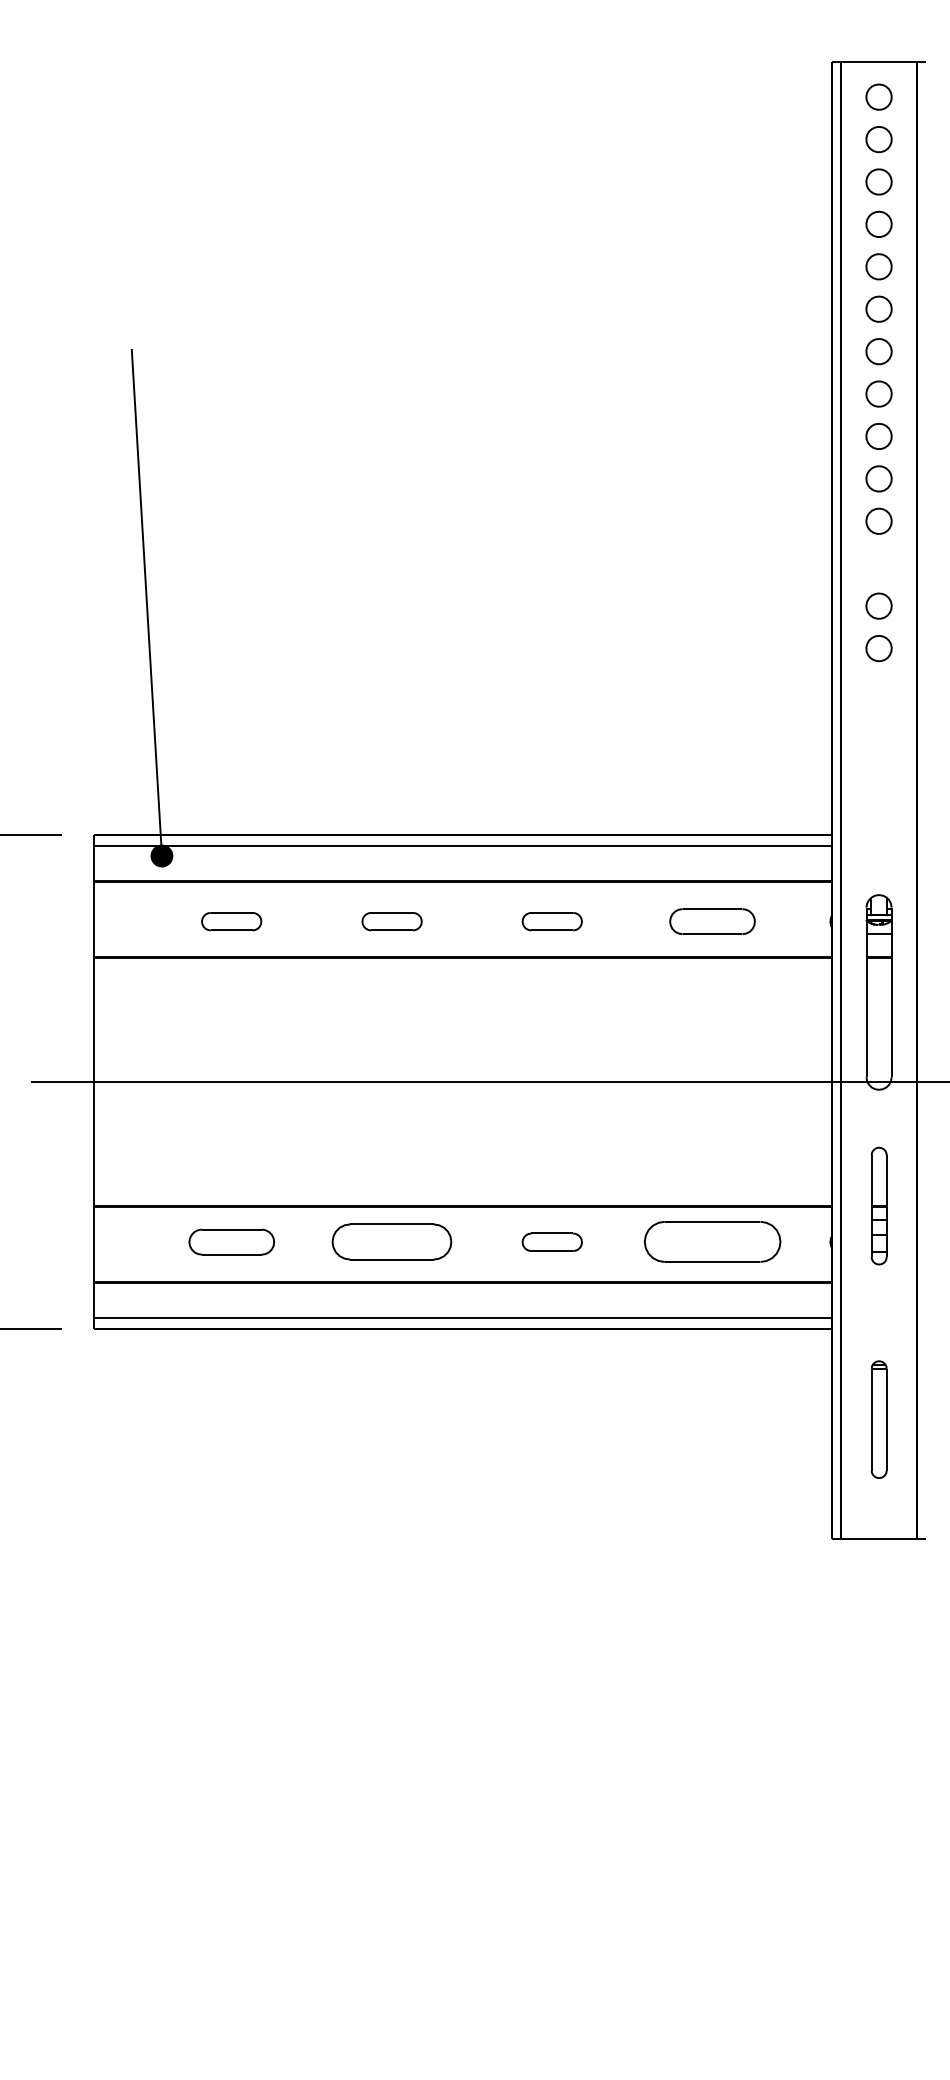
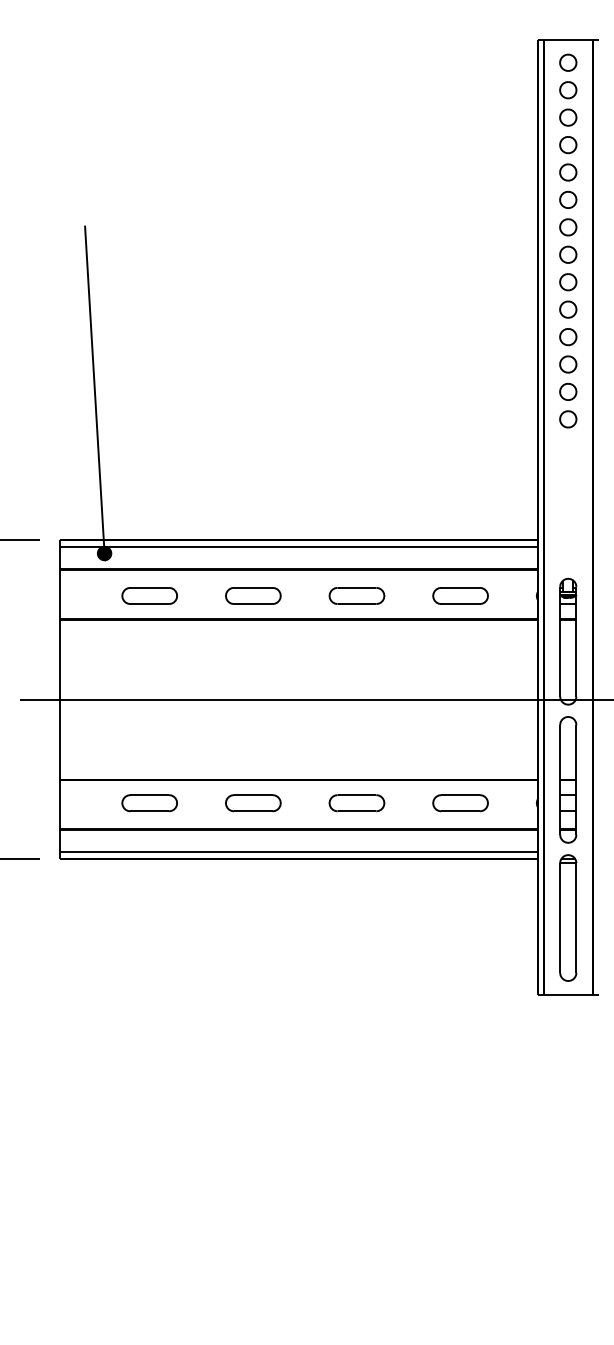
part: (879, 563) -> (568, 364), added
part: (231, 920) -> (149, 595), size x1.43
part: (392, 920) -> (253, 595), size x1.43
part: (551, 920) -> (356, 595), size x1.43
part: (879, 1205) -> (568, 779), size x1.67
part: (392, 1242) -> (253, 803), size x0.71
part: (551, 1242) -> (356, 803), size x1.43
part: (712, 1242) -> (460, 803), size x0.62
part: (879, 1418) -> (568, 917), size x1.67

